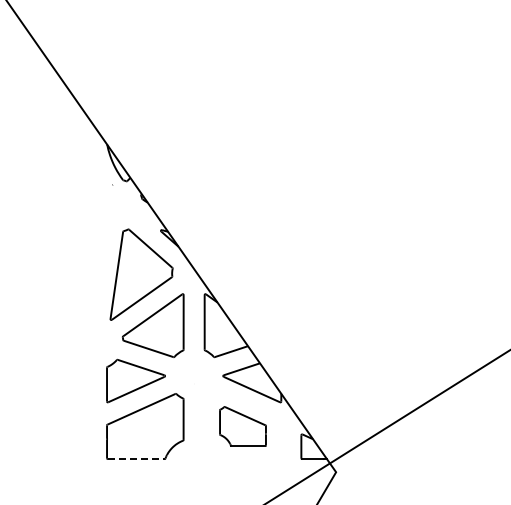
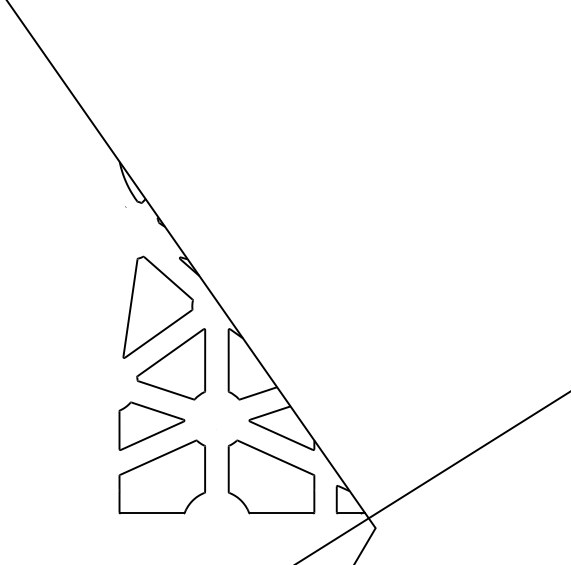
part: (242, 426) -> (270, 477), size x1.67
line: (136, 459) -> (152, 513), dashed -> solid

